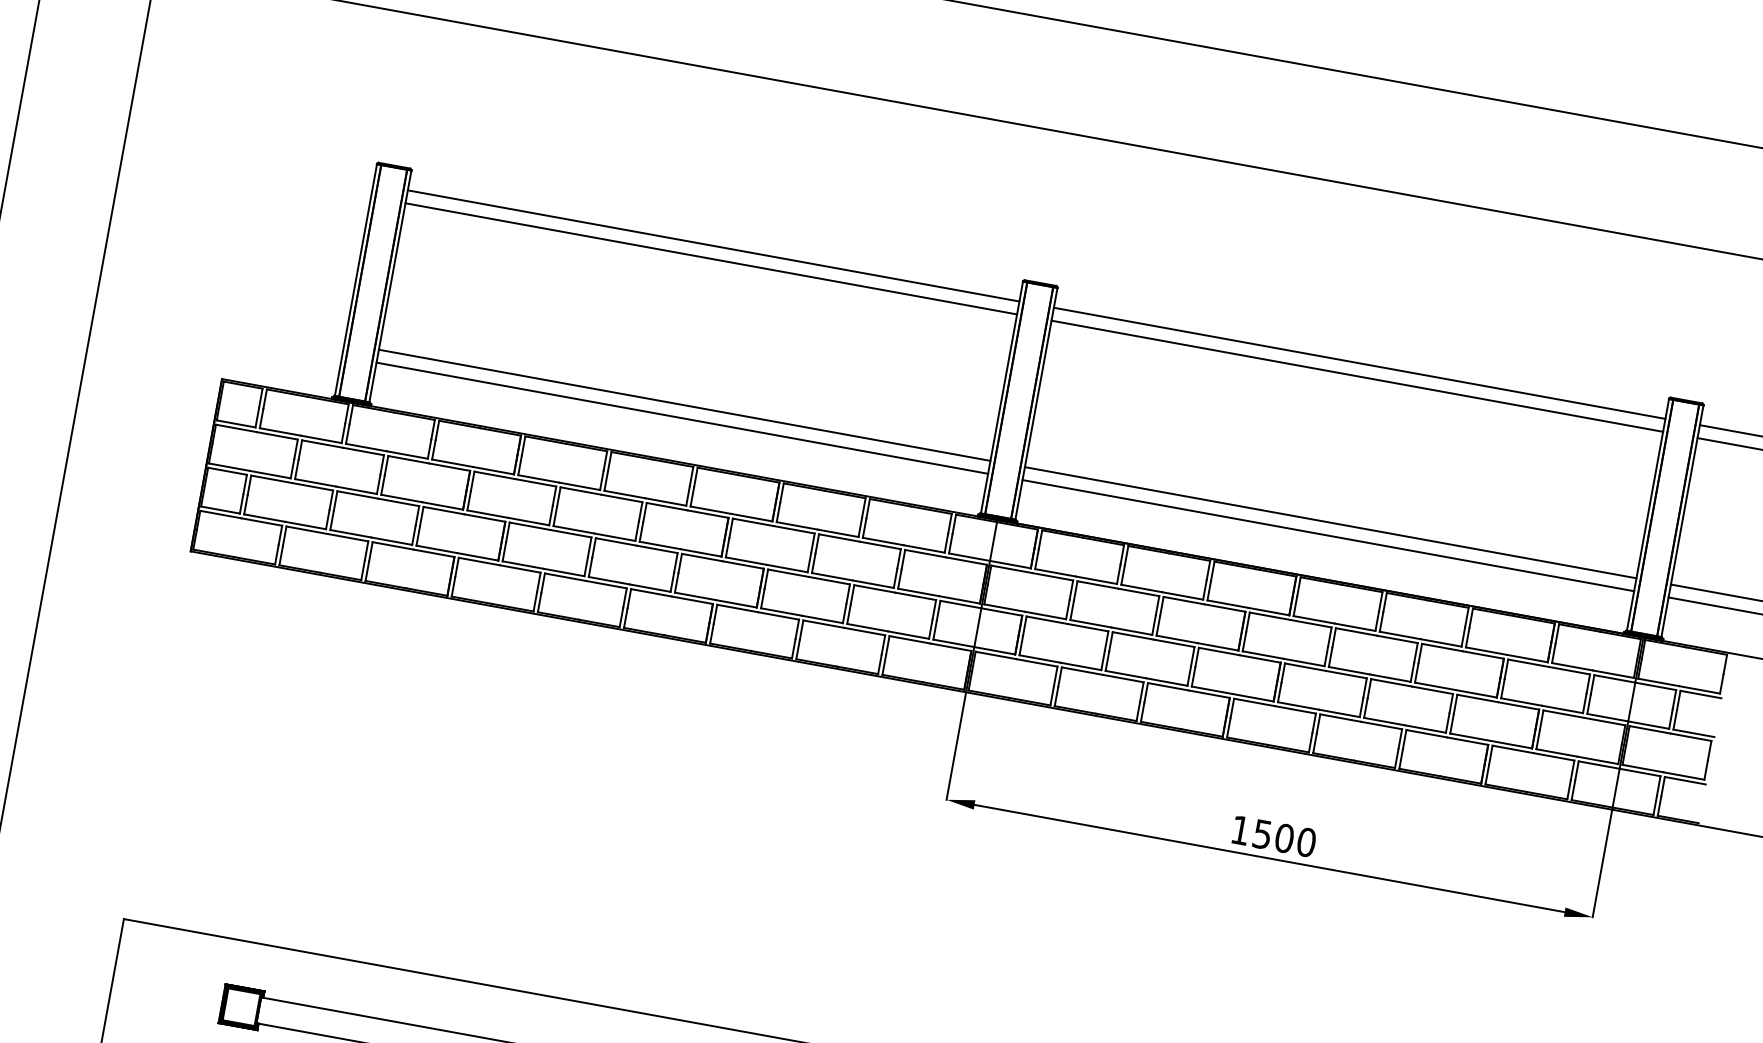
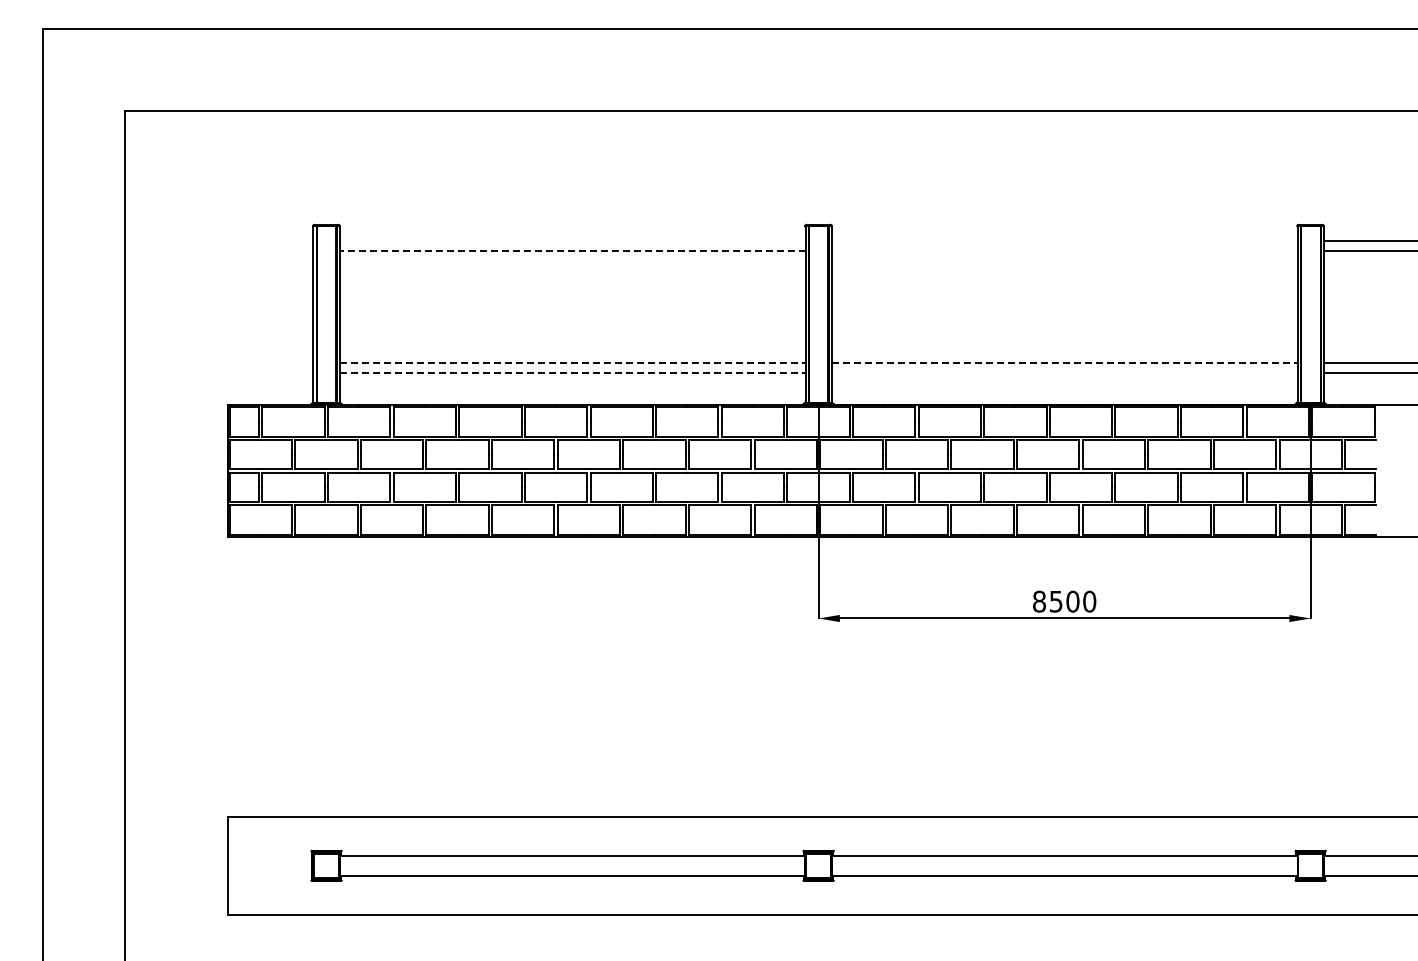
line: (713, 246) -> (572, 241), removed
line: (711, 259) -> (572, 251), solid -> dashed
line: (1359, 363) -> (1064, 241), removed
line: (1357, 376) -> (1064, 251), removed
line: (684, 405) -> (572, 362), solid -> dashed
line: (682, 418) -> (572, 372), solid -> dashed
line: (1330, 522) -> (1064, 362), solid -> dashed
line: (1328, 535) -> (1064, 372), removed
text: (1240, 830) -> (1039, 601), 1500 -> 8500

